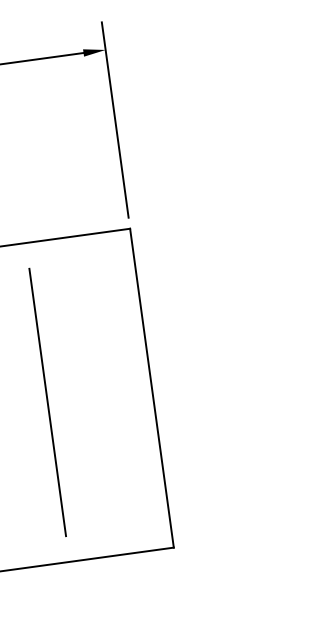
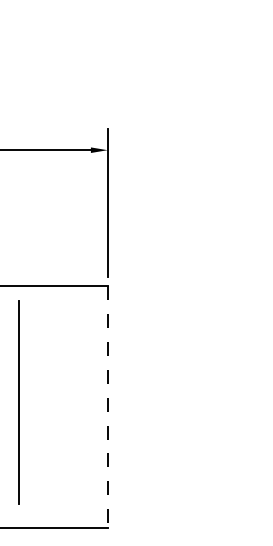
line: (151, 387) -> (107, 406), solid -> dashed
line: (47, 402) -> (18, 402), moved

